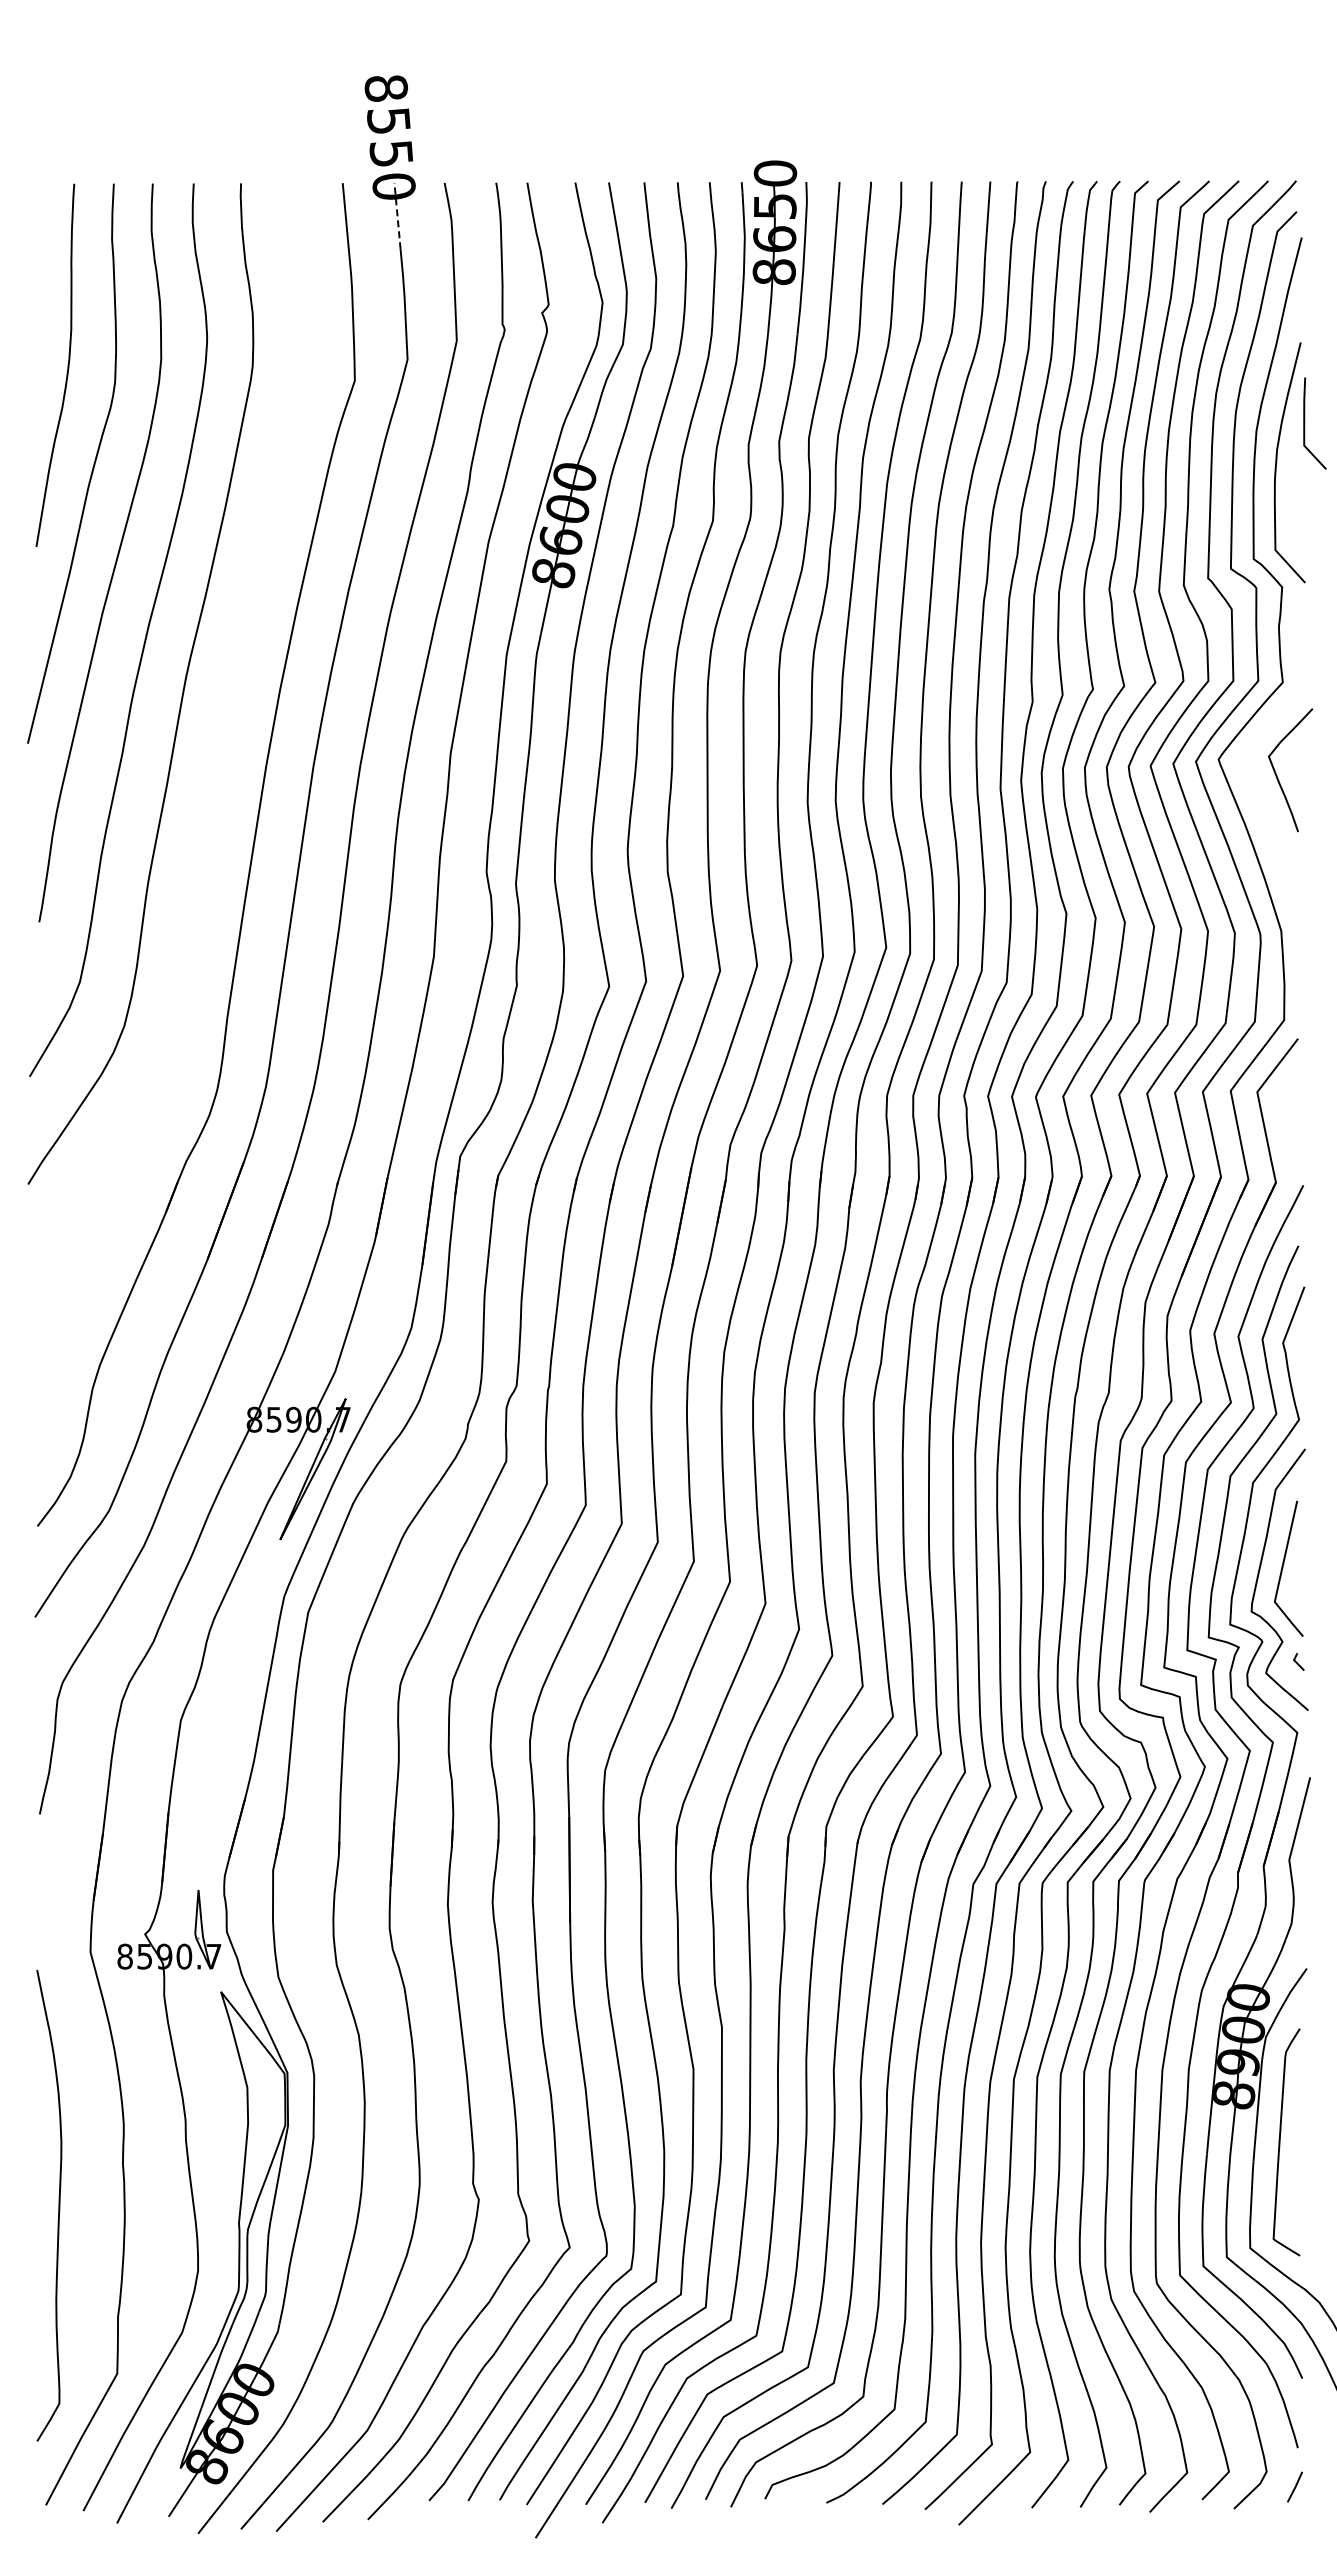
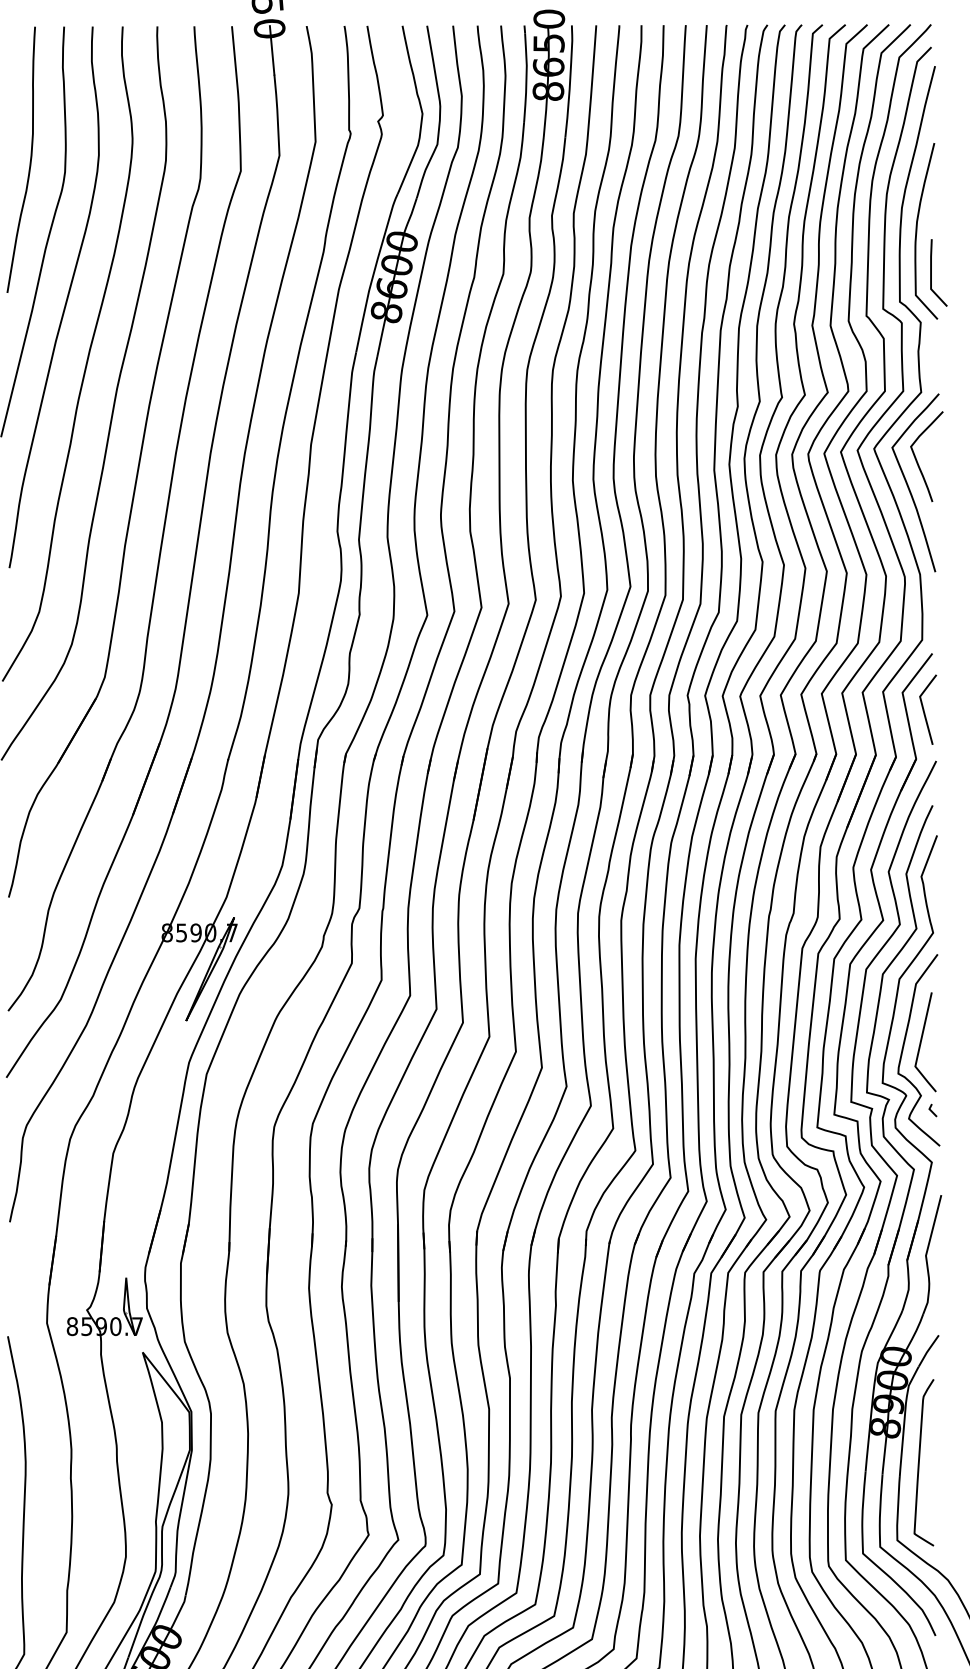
line: (397, 215) -> (272, 49), dashed -> solid
line: (1305, 423) -> (932, 272), moved
part: (214, 782) -> (137, 465), added
curve: (1265, 809) -> (908, 485), added
curve: (1287, 1117) -> (924, 711), added

